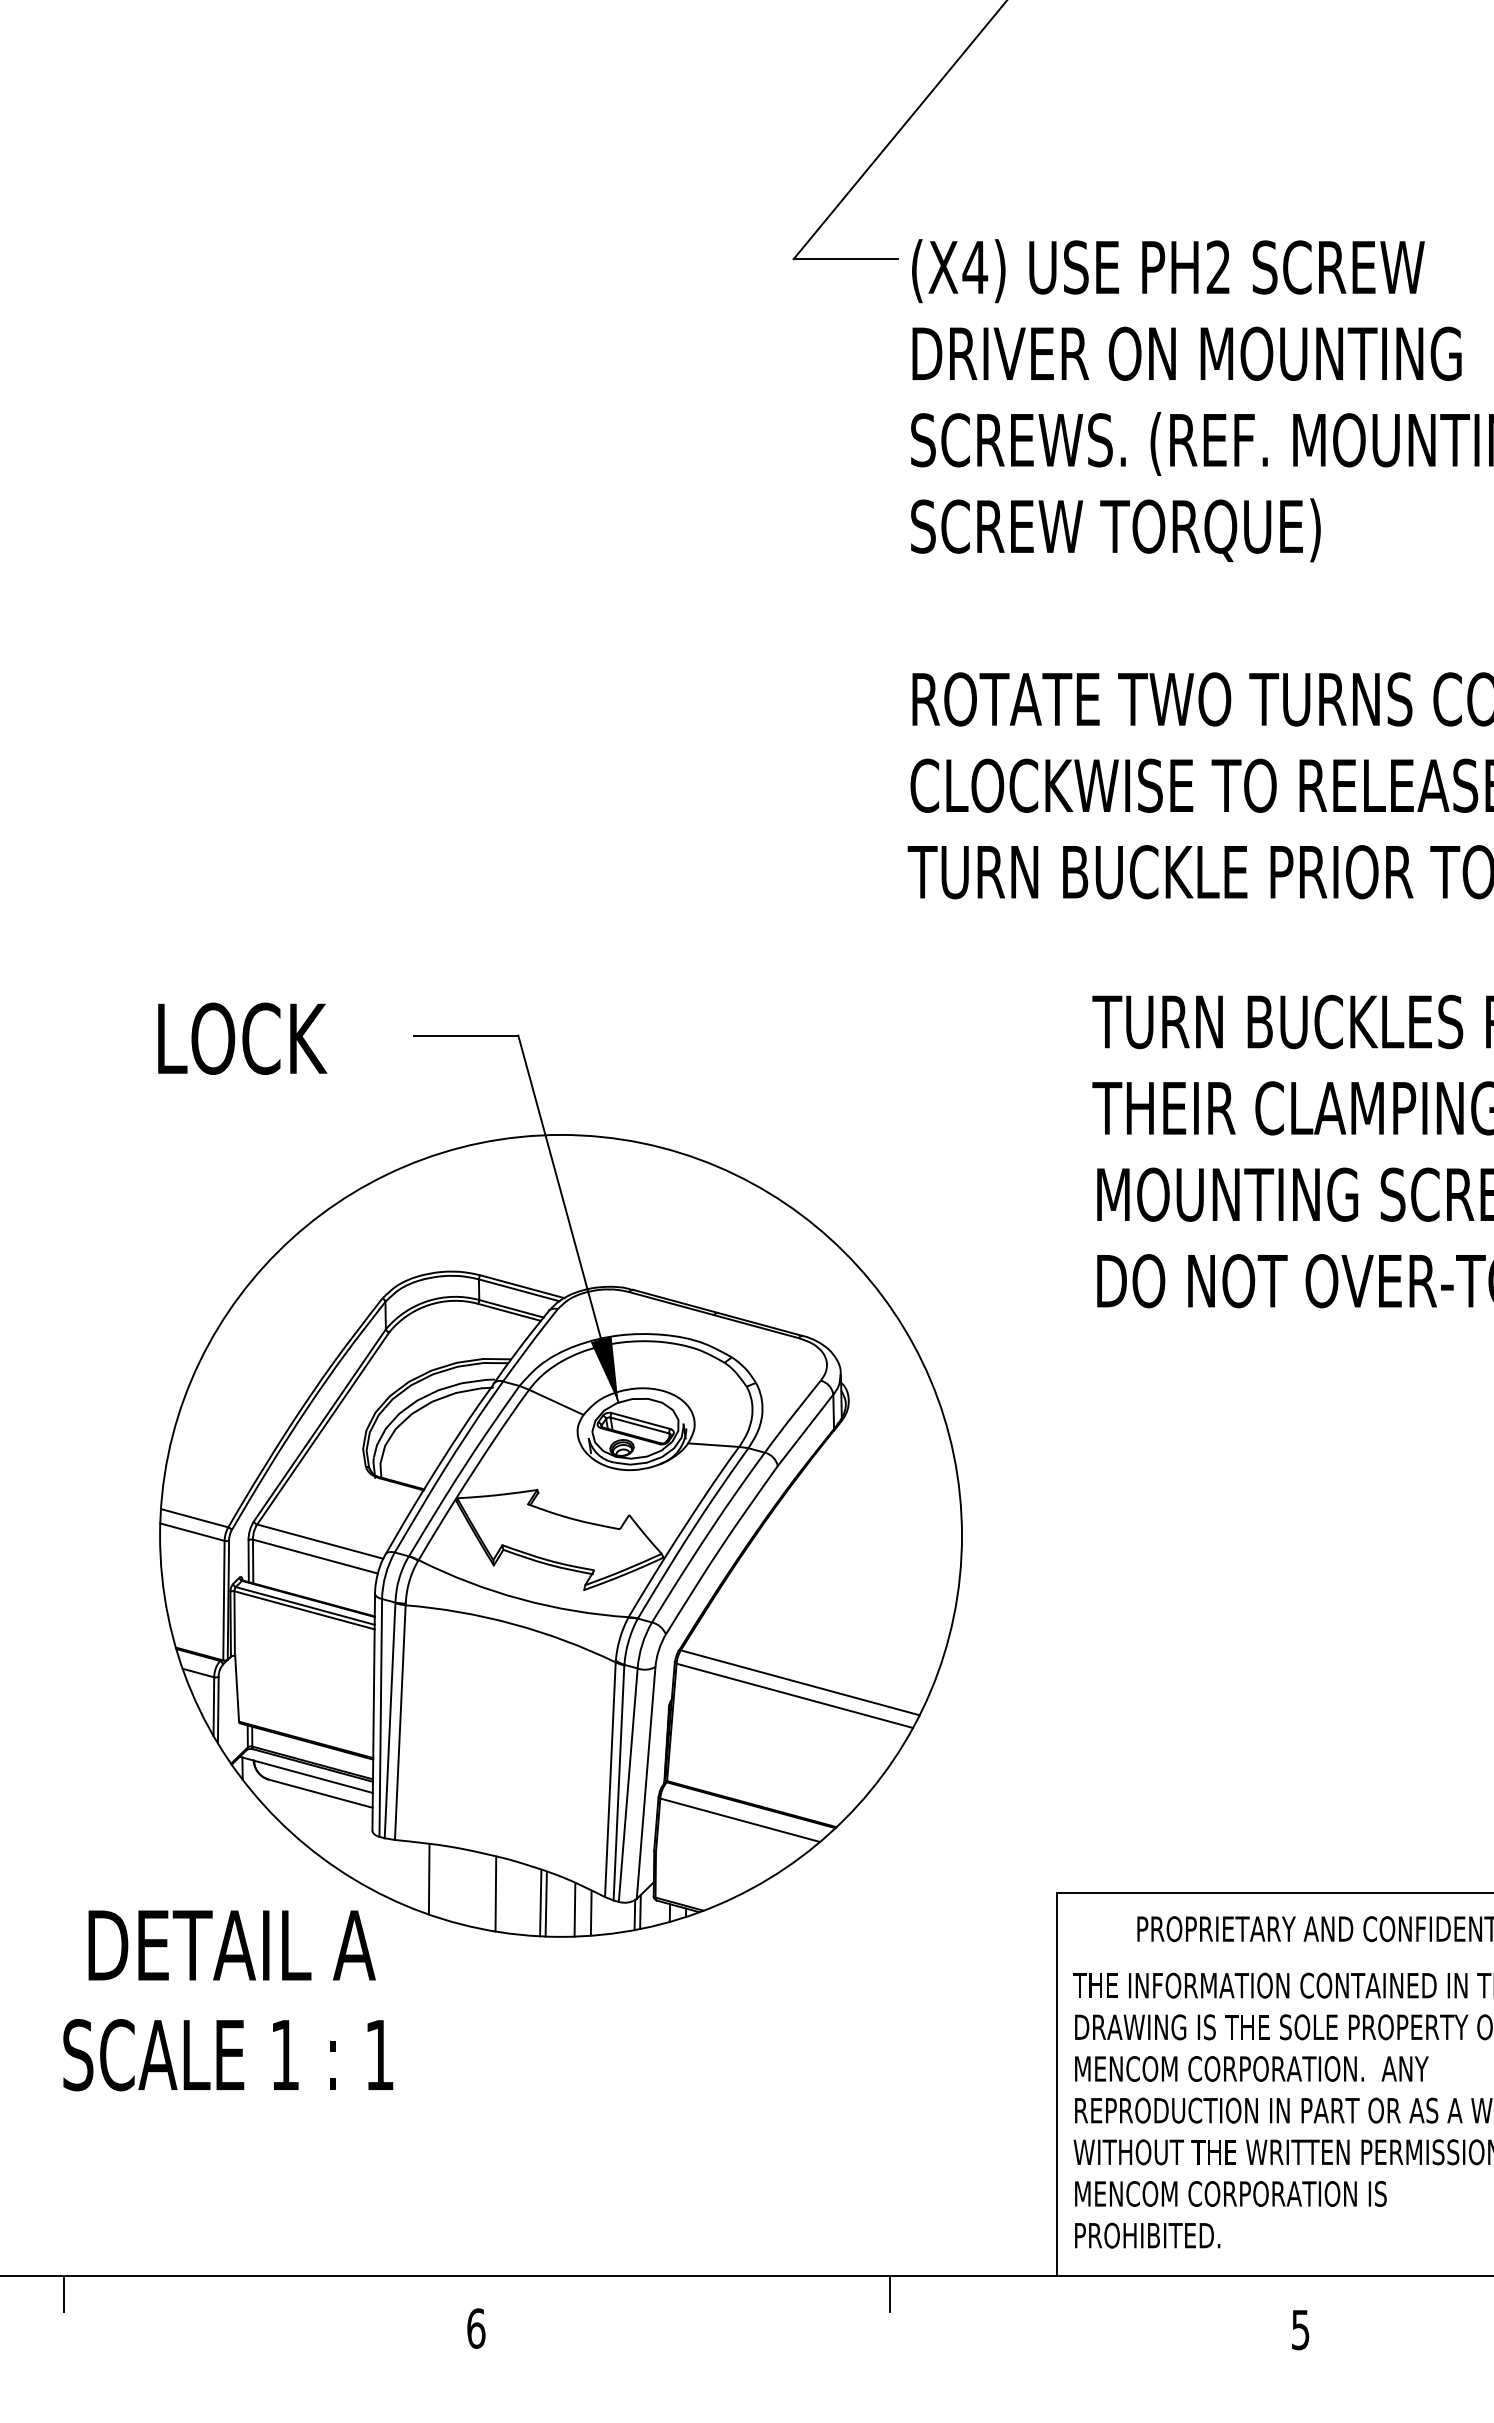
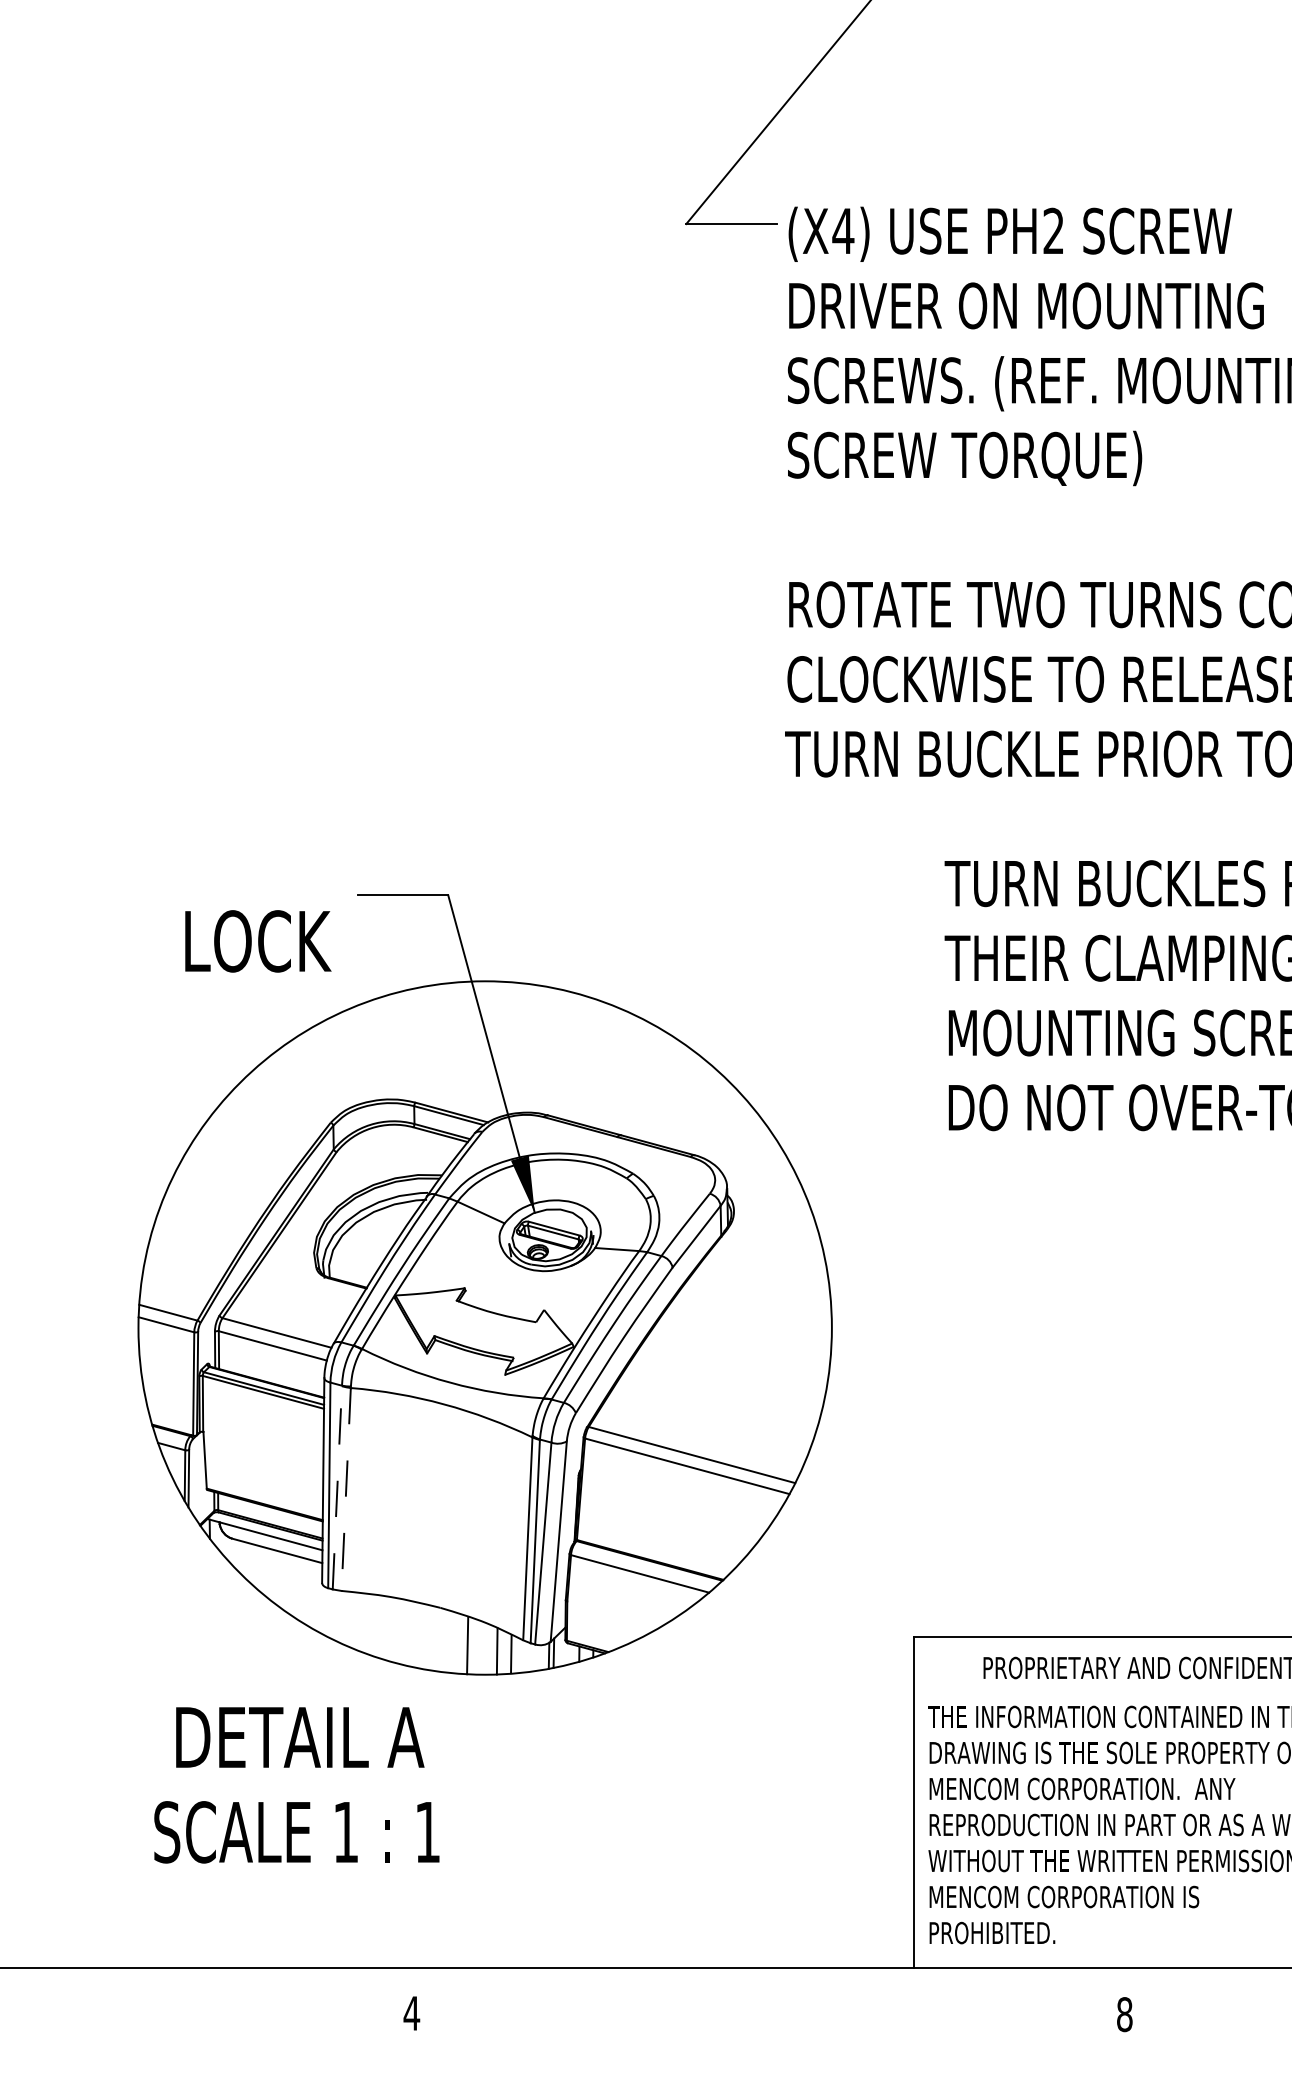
text: (242, 1038) -> (258, 941), moved
line: (390, 1720) -> (337, 1487), solid -> dashed
line: (400, 1723) -> (346, 1490), solid -> dashed
line: (428, 1879) -> (370, 1625), removed
line: (495, 1893) -> (428, 1637), removed
line: (545, 1904) -> (471, 1646), removed
text: (228, 2000) -> (297, 1785), moved
line: (64, 2293) -> (55, 1983), removed
line: (889, 2293) -> (769, 1983), removed
text: (475, 2328) -> (411, 2013), 6 -> 4
text: (1300, 2329) -> (1124, 2014), 5 -> 8

